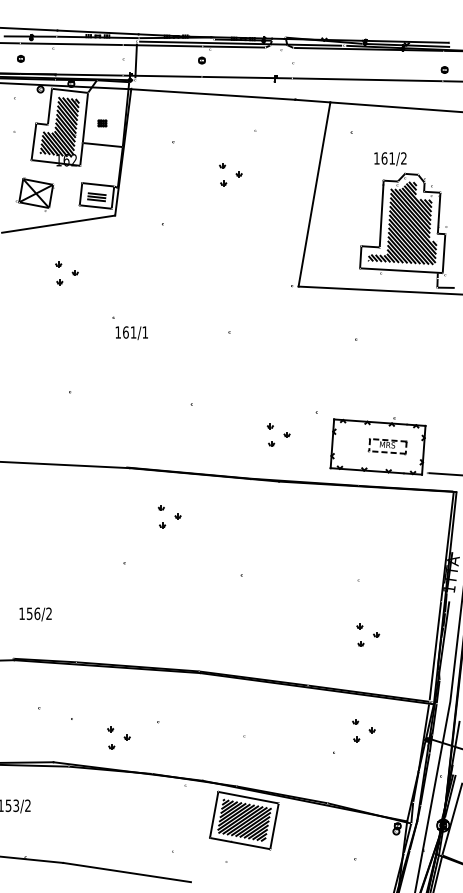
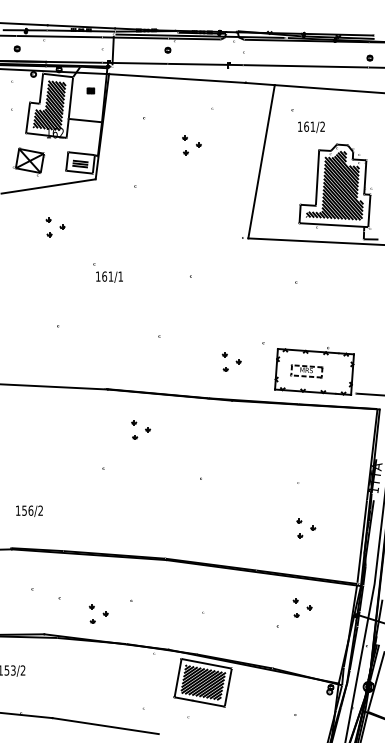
part: (102, 123) -> (90, 91), moved
text: (390, 159) -> (311, 127), moved
part: (387, 446) -> (306, 371), moved

